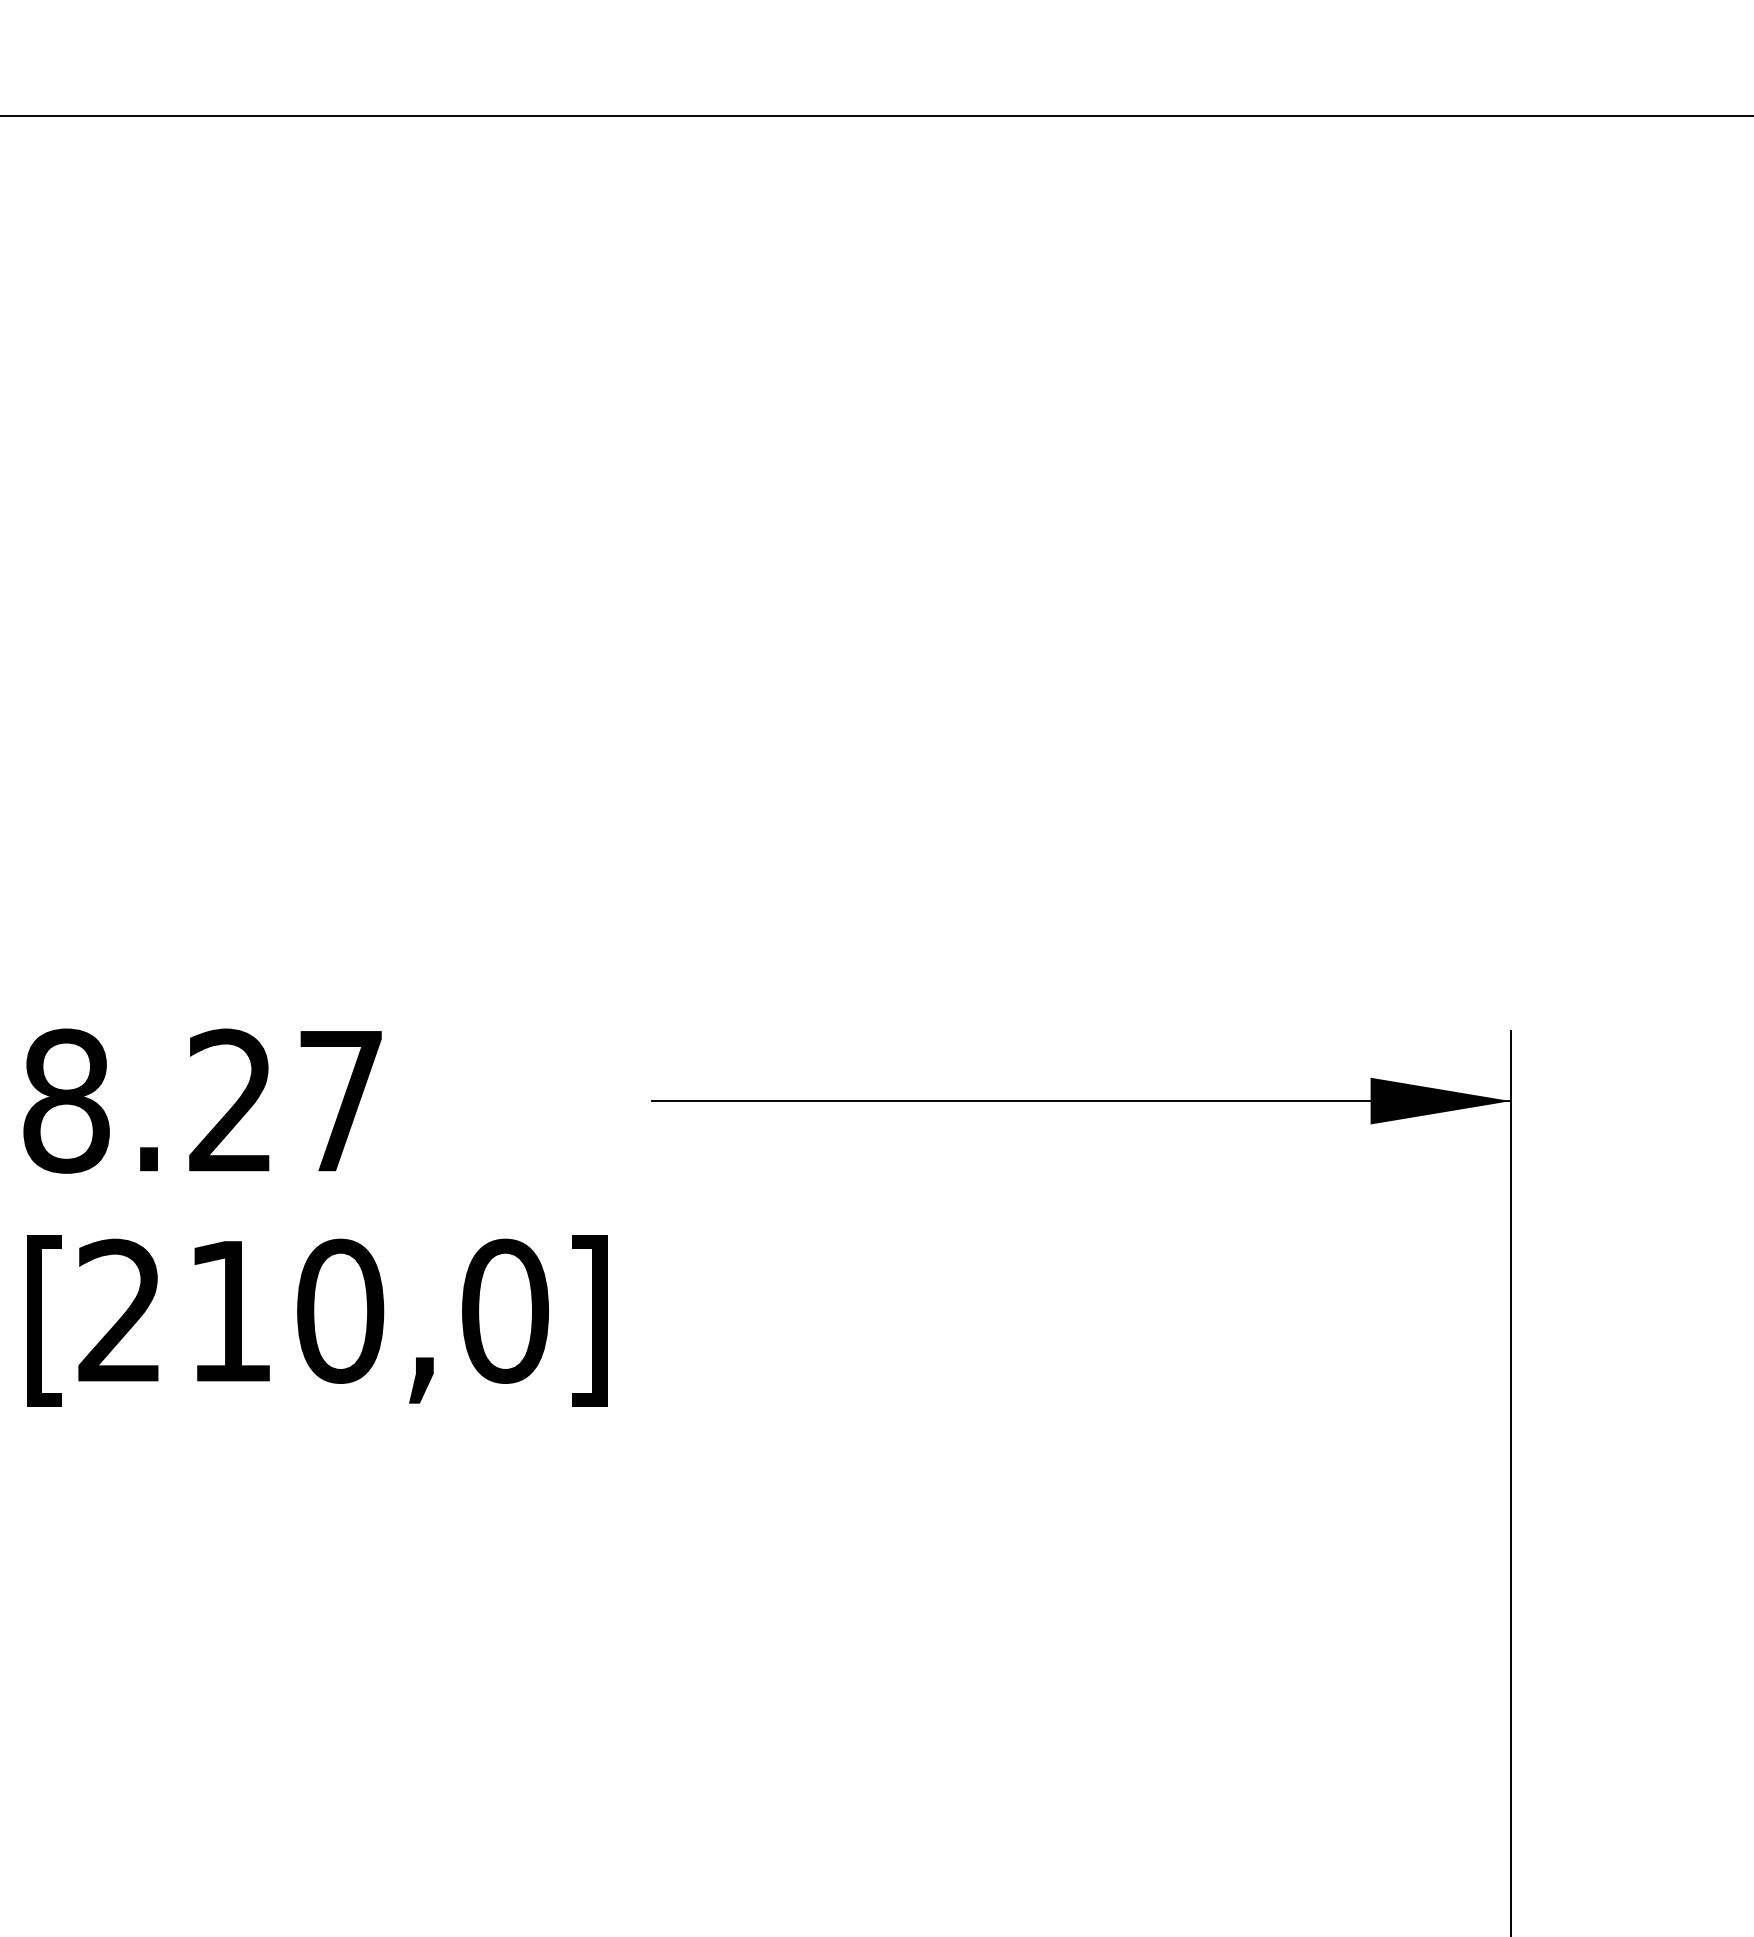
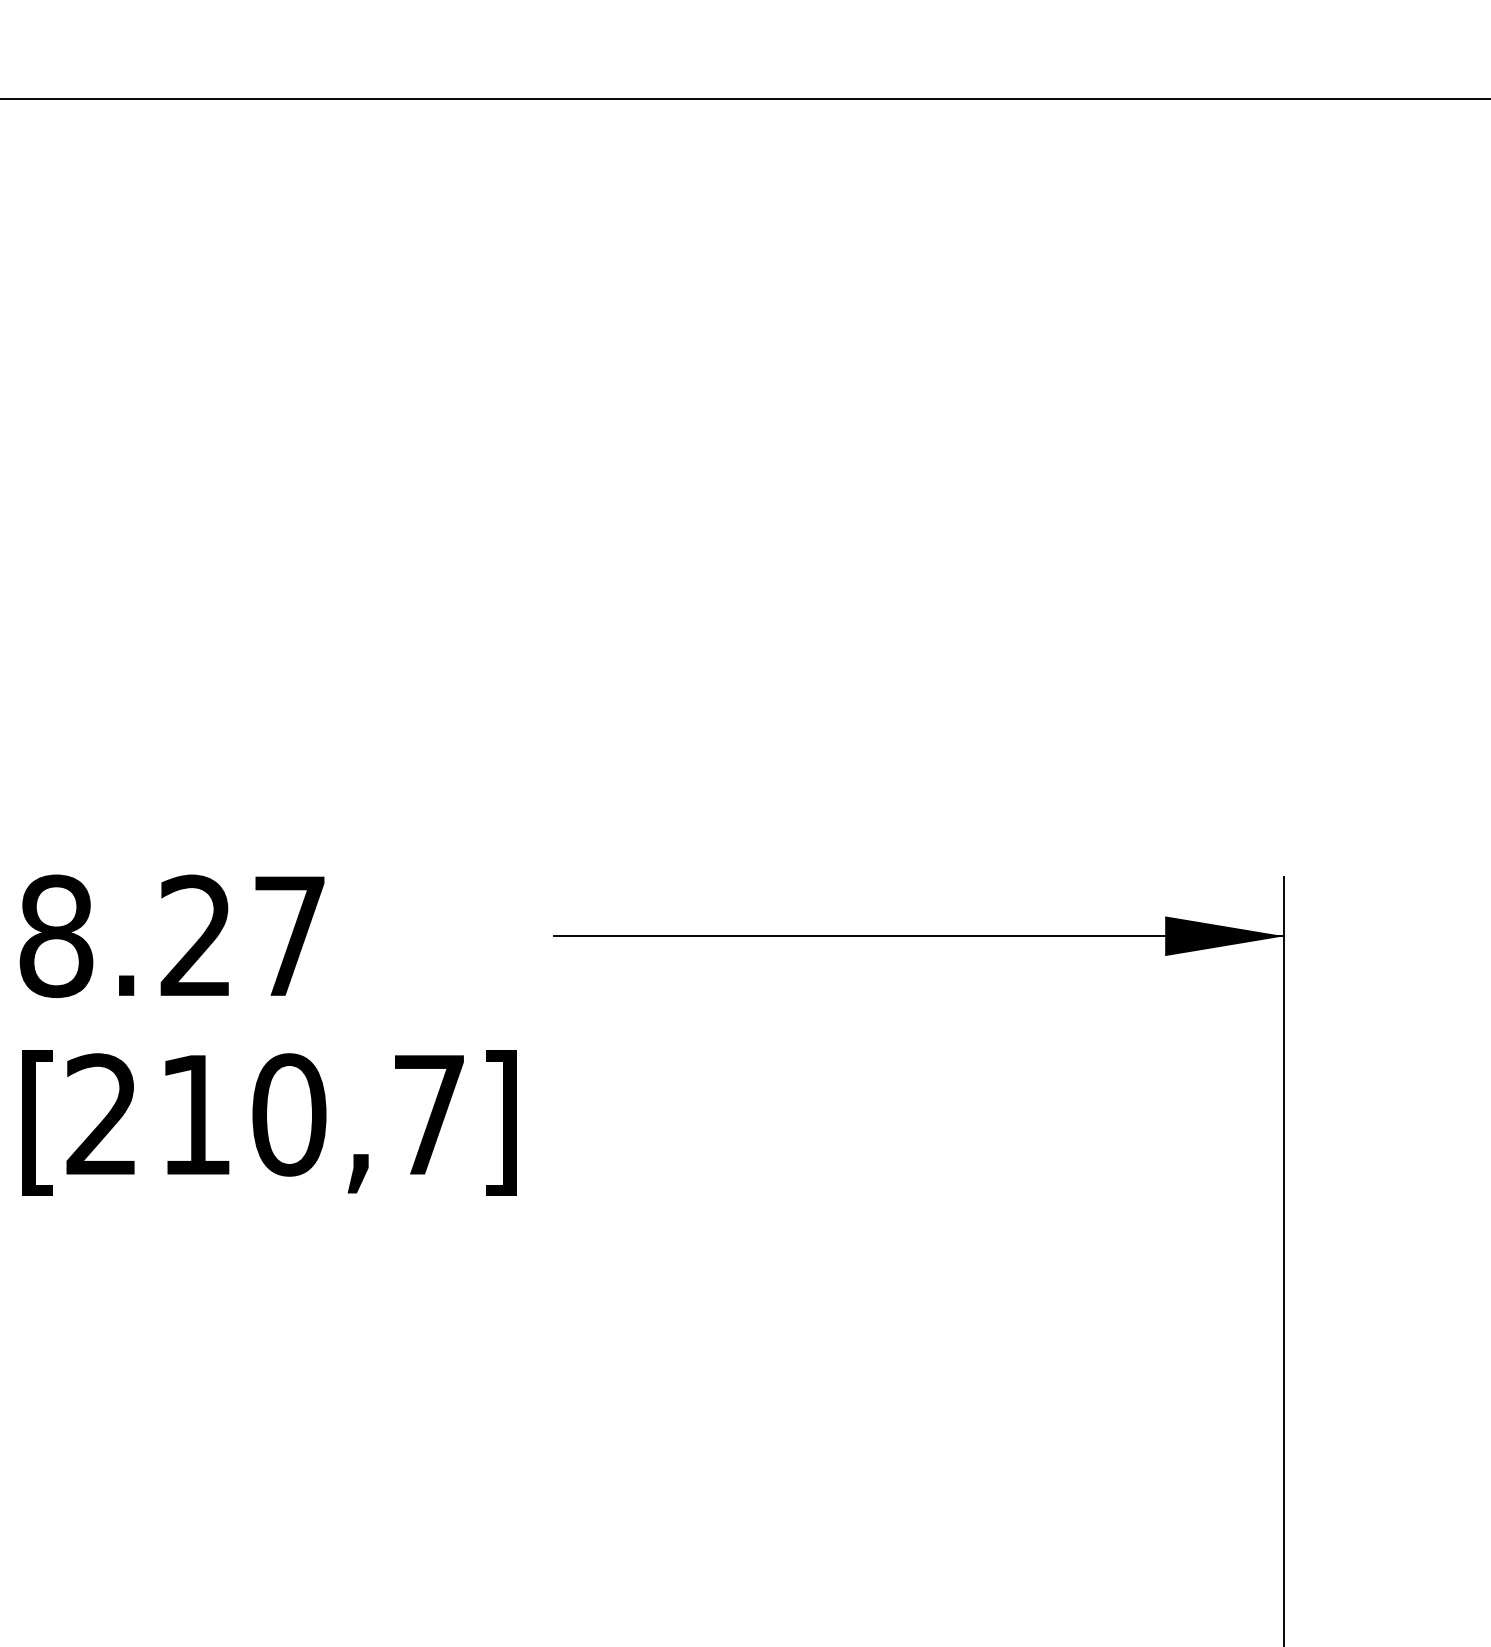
text: (505, 1310) -> (429, 1114), 210,0 -> 210,7

